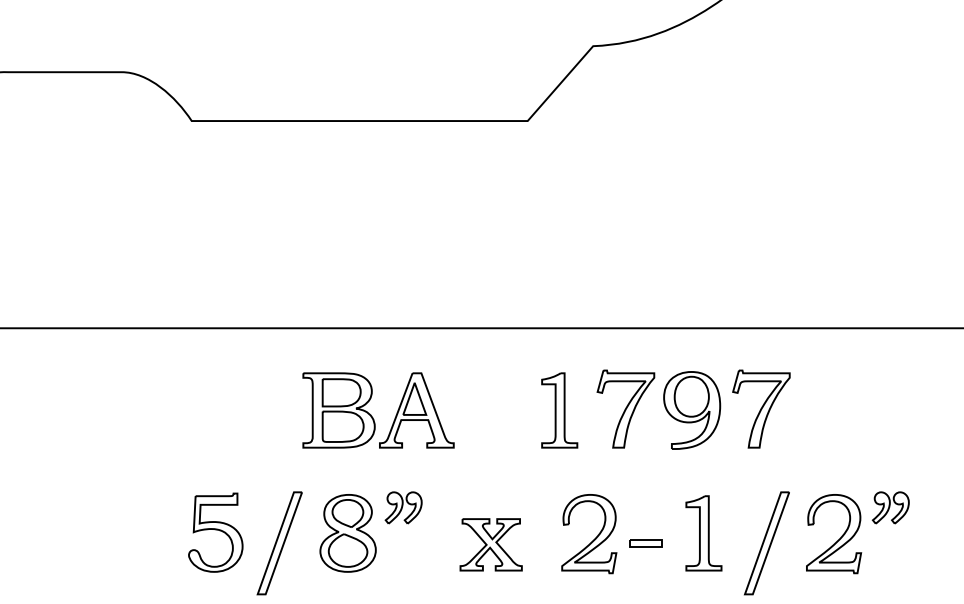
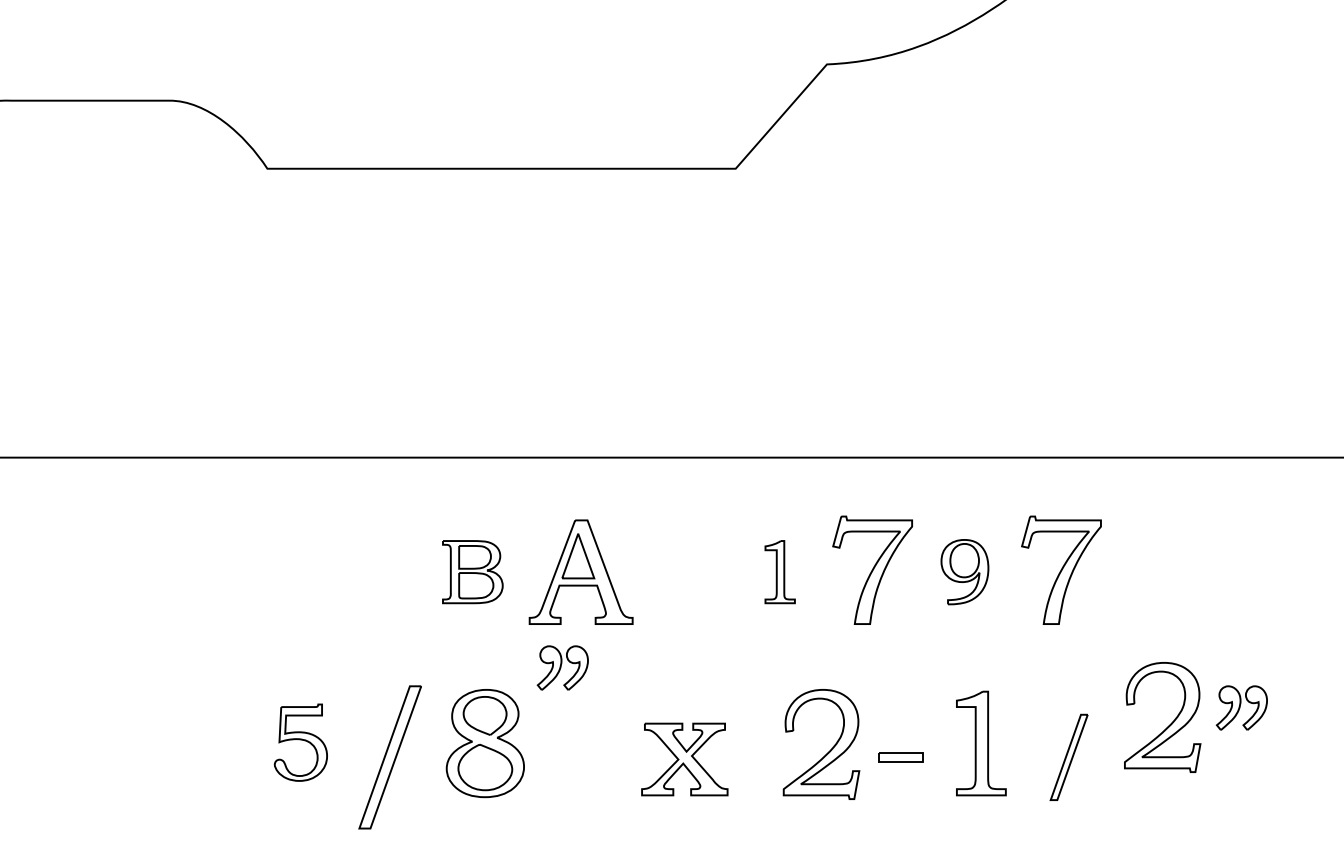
part: (338, 409) -> (472, 571), size x0.6
part: (559, 409) -> (779, 571), size x0.6
part: (691, 409) -> (964, 571), size x0.6
part: (403, 507) -> (562, 667), moved
part: (215, 532) -> (300, 742), size x0.7
part: (838, 539) -> (1169, 724), moved
part: (766, 543) -> (1068, 757), size x0.6

